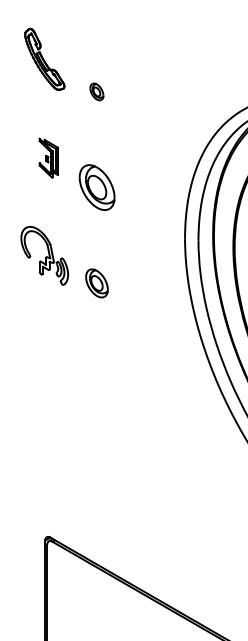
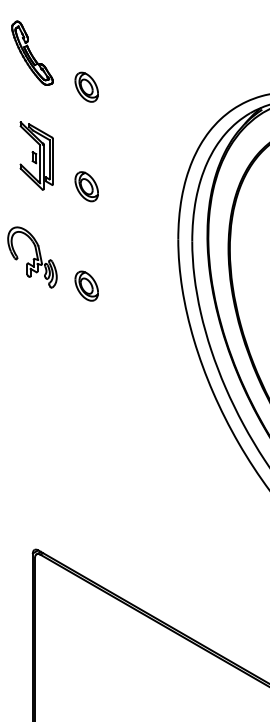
part: (96, 91) -> (86, 86), size x1.67
part: (48, 157) -> (36, 155), size x1.67
part: (96, 187) -> (86, 186), size x0.62

